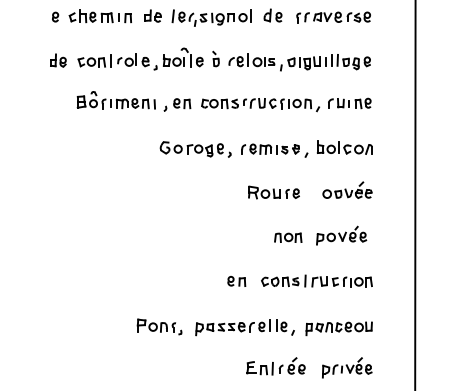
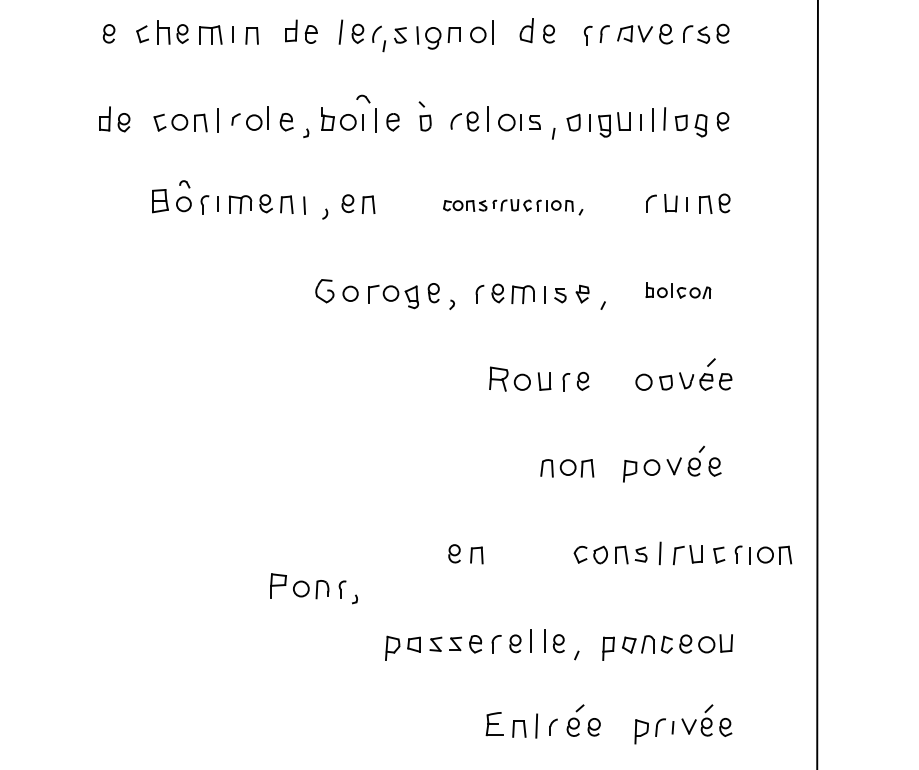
part: (260, 105) -> (512, 207), size x0.6
part: (344, 147) -> (678, 290), size x0.6
part: (316, 280) -> (681, 552), moved
part: (159, 326) -> (313, 587), moved

